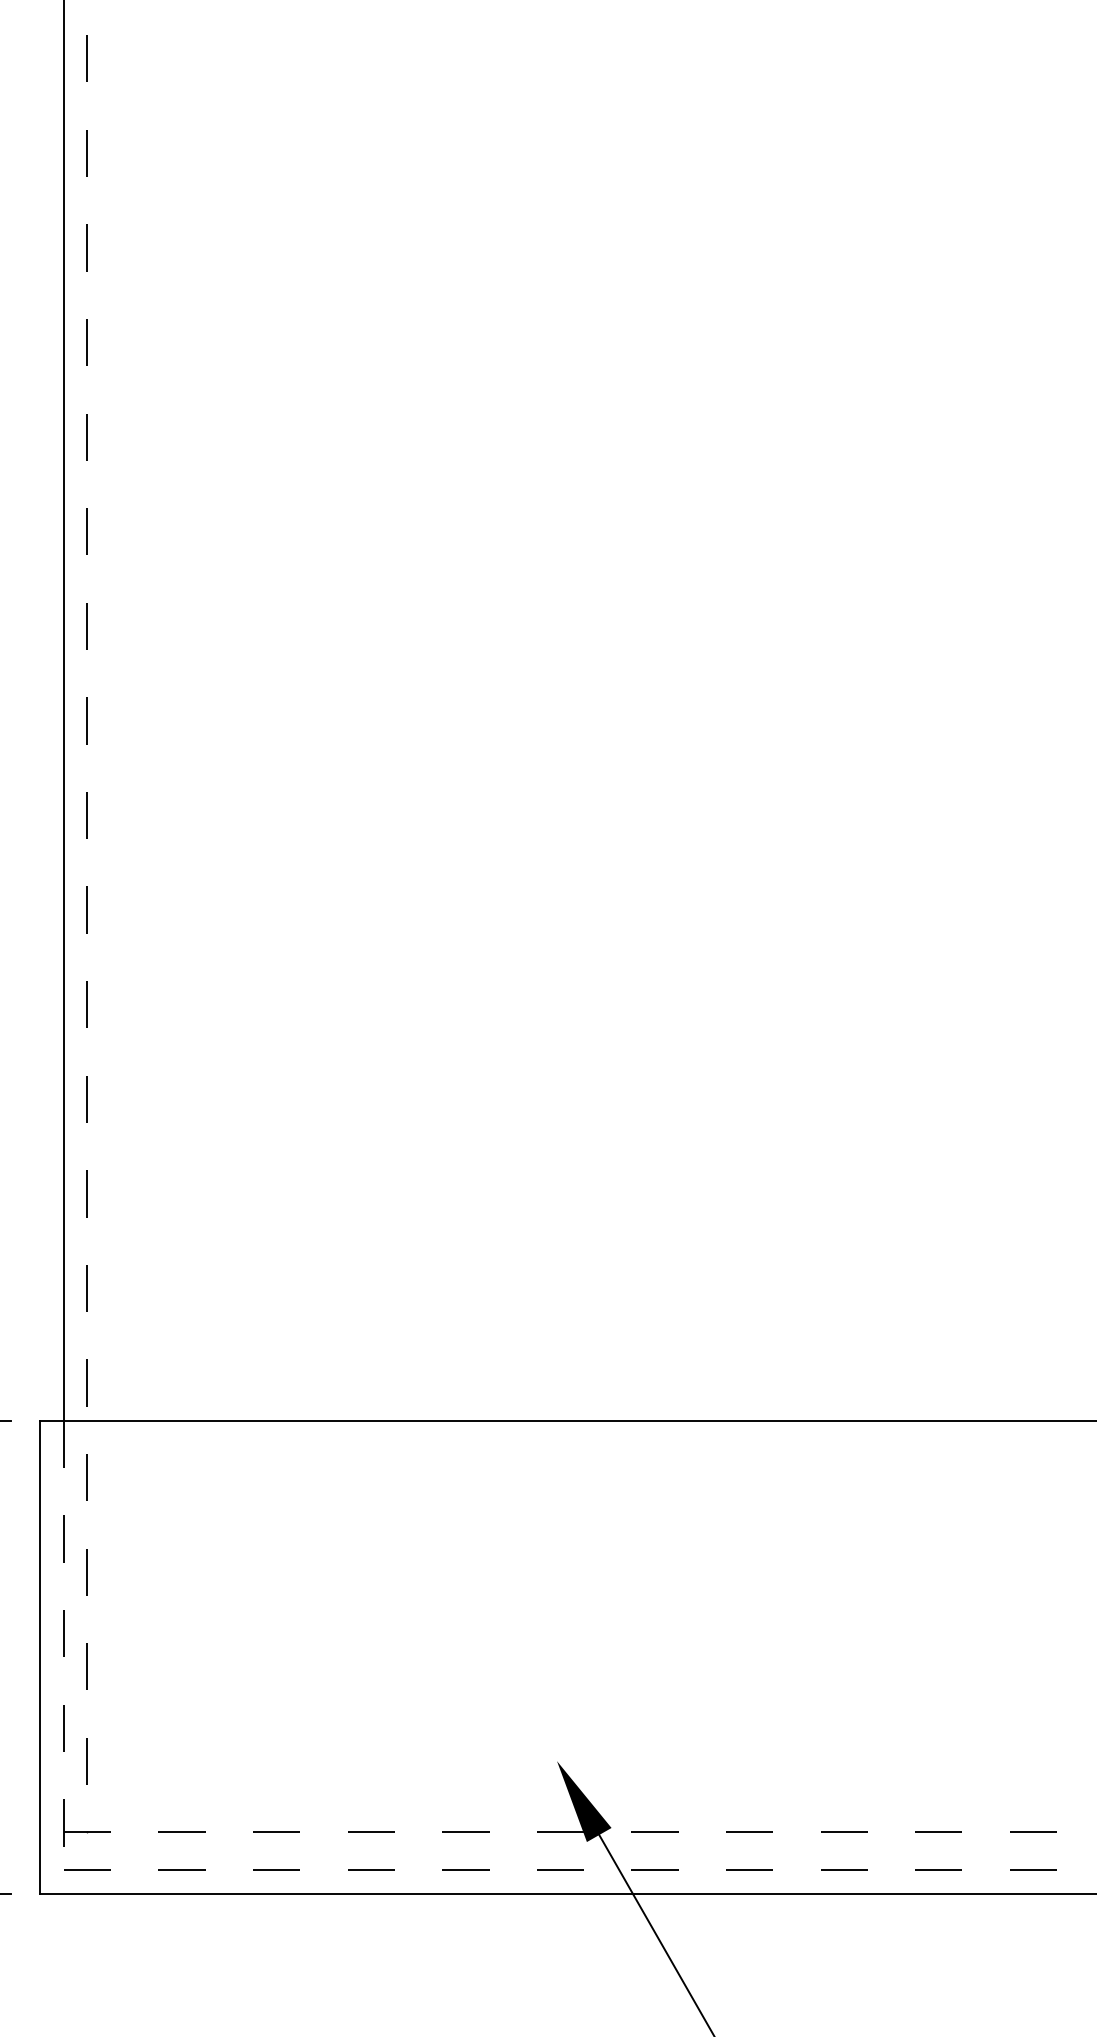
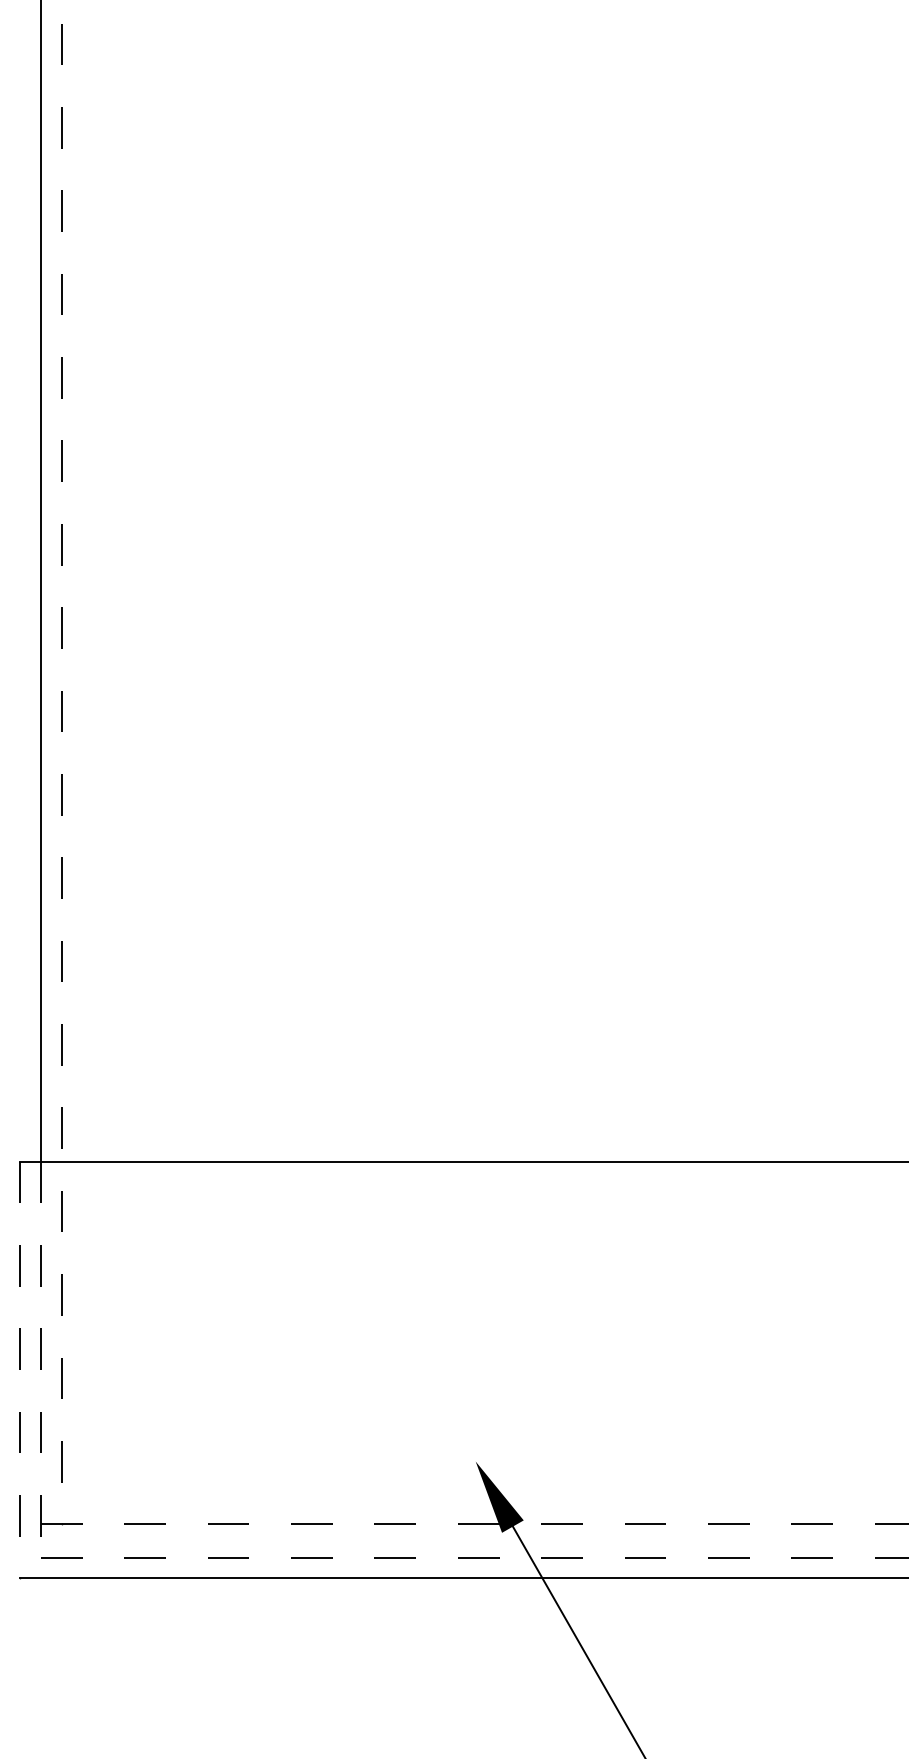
line: (40, 1657) -> (20, 1370), solid -> dashed

